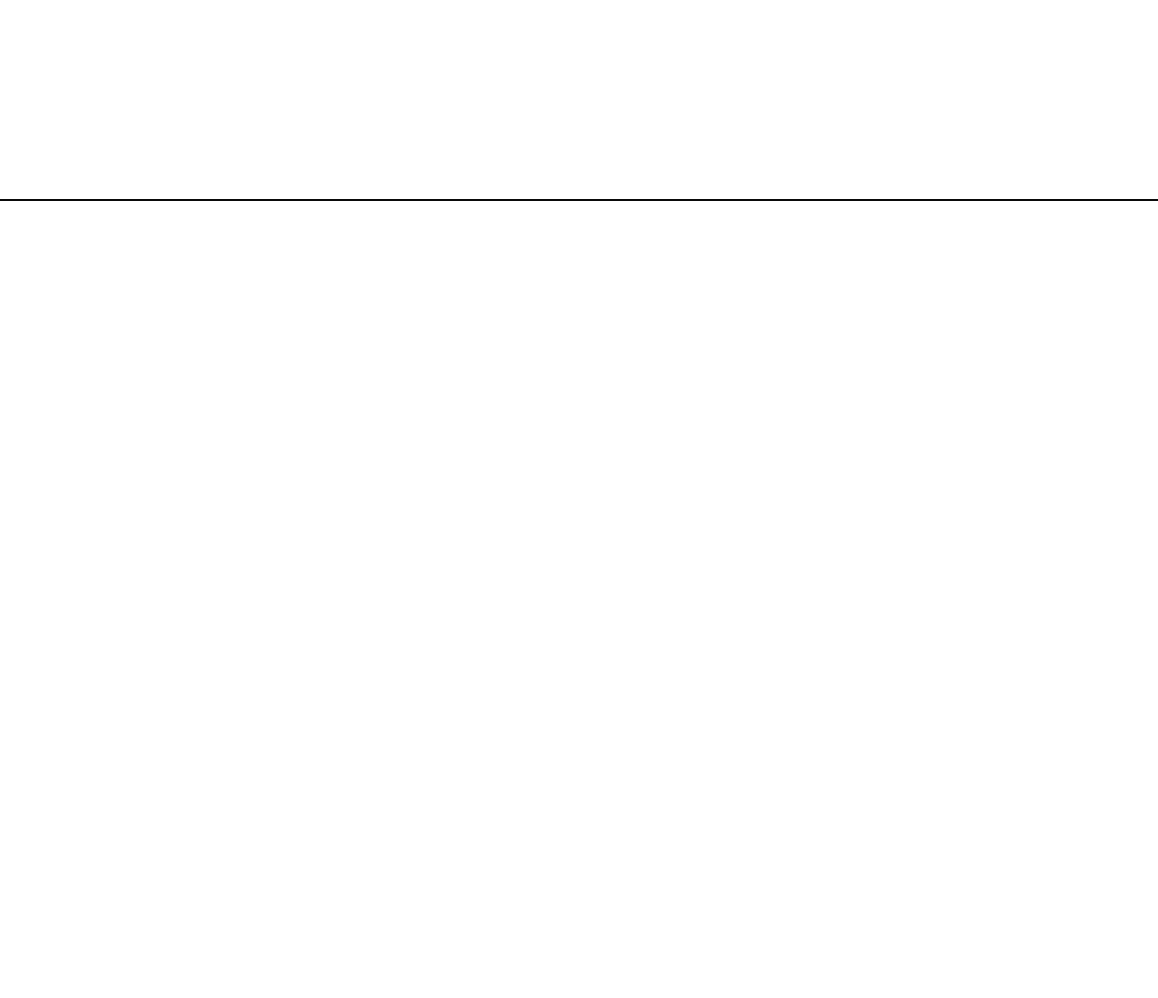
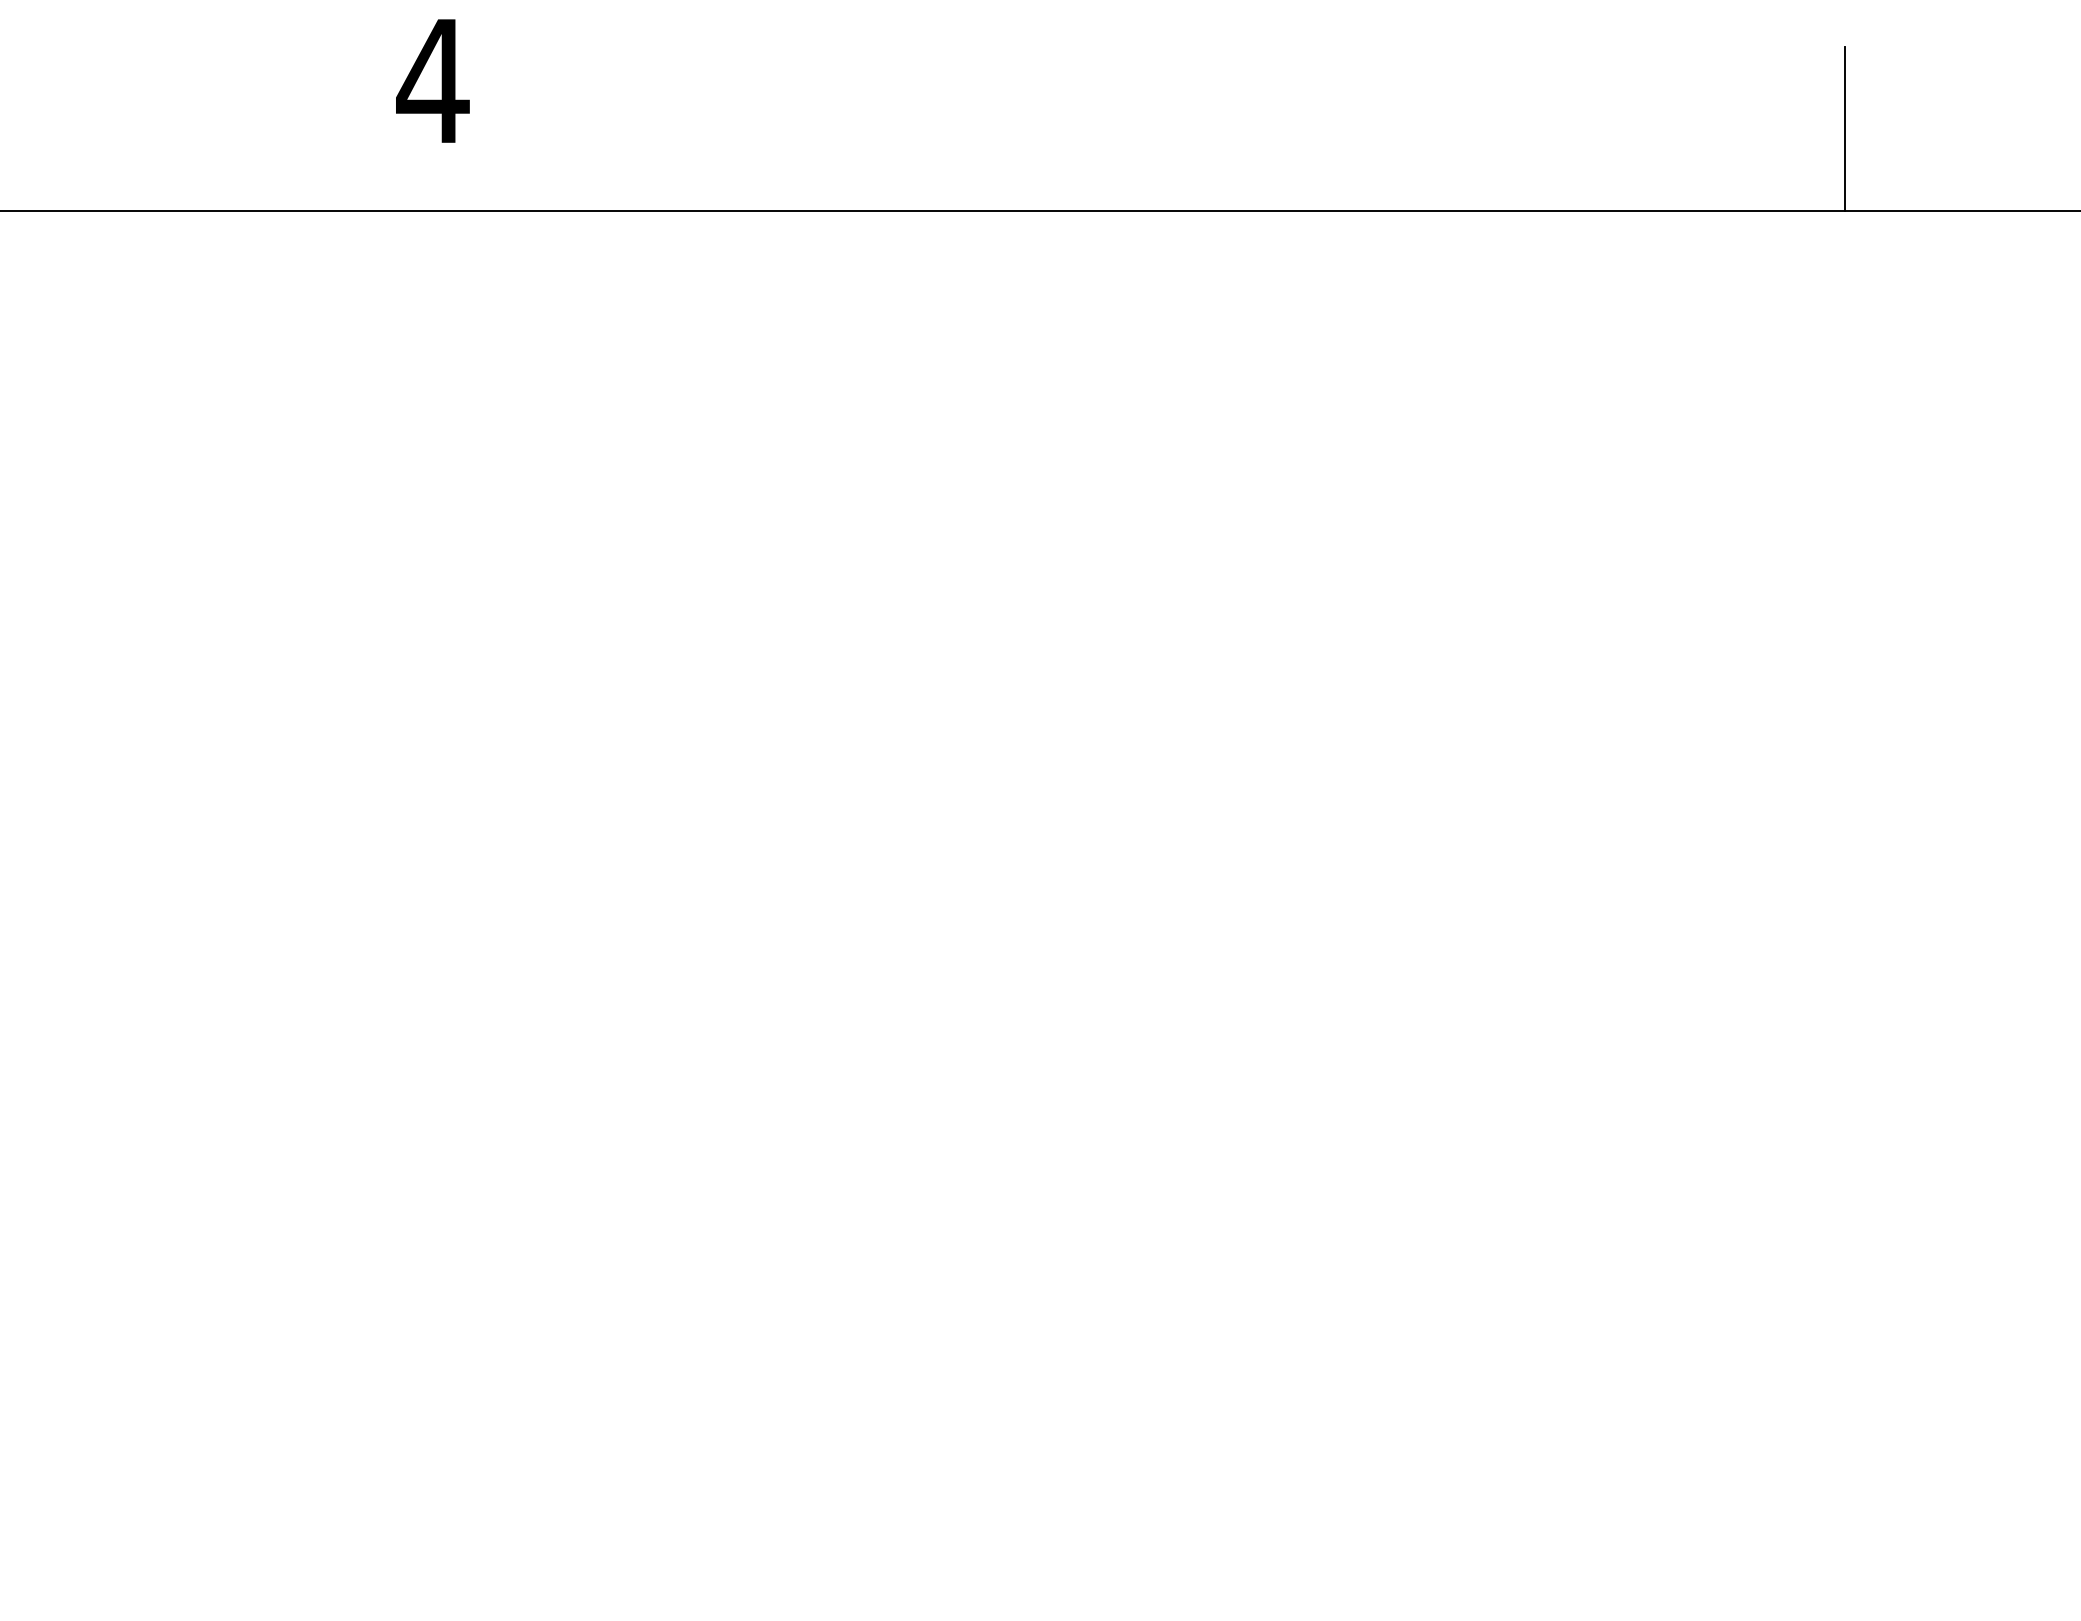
line: (881, 142) -> (1845, 128), added

